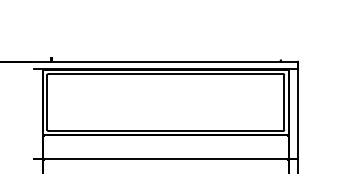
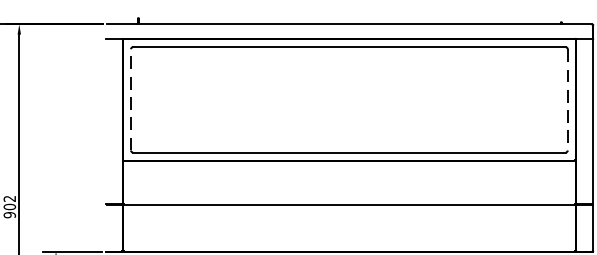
line: (47, 102) -> (131, 99), solid -> dashed
line: (284, 103) -> (568, 101), solid -> dashed

